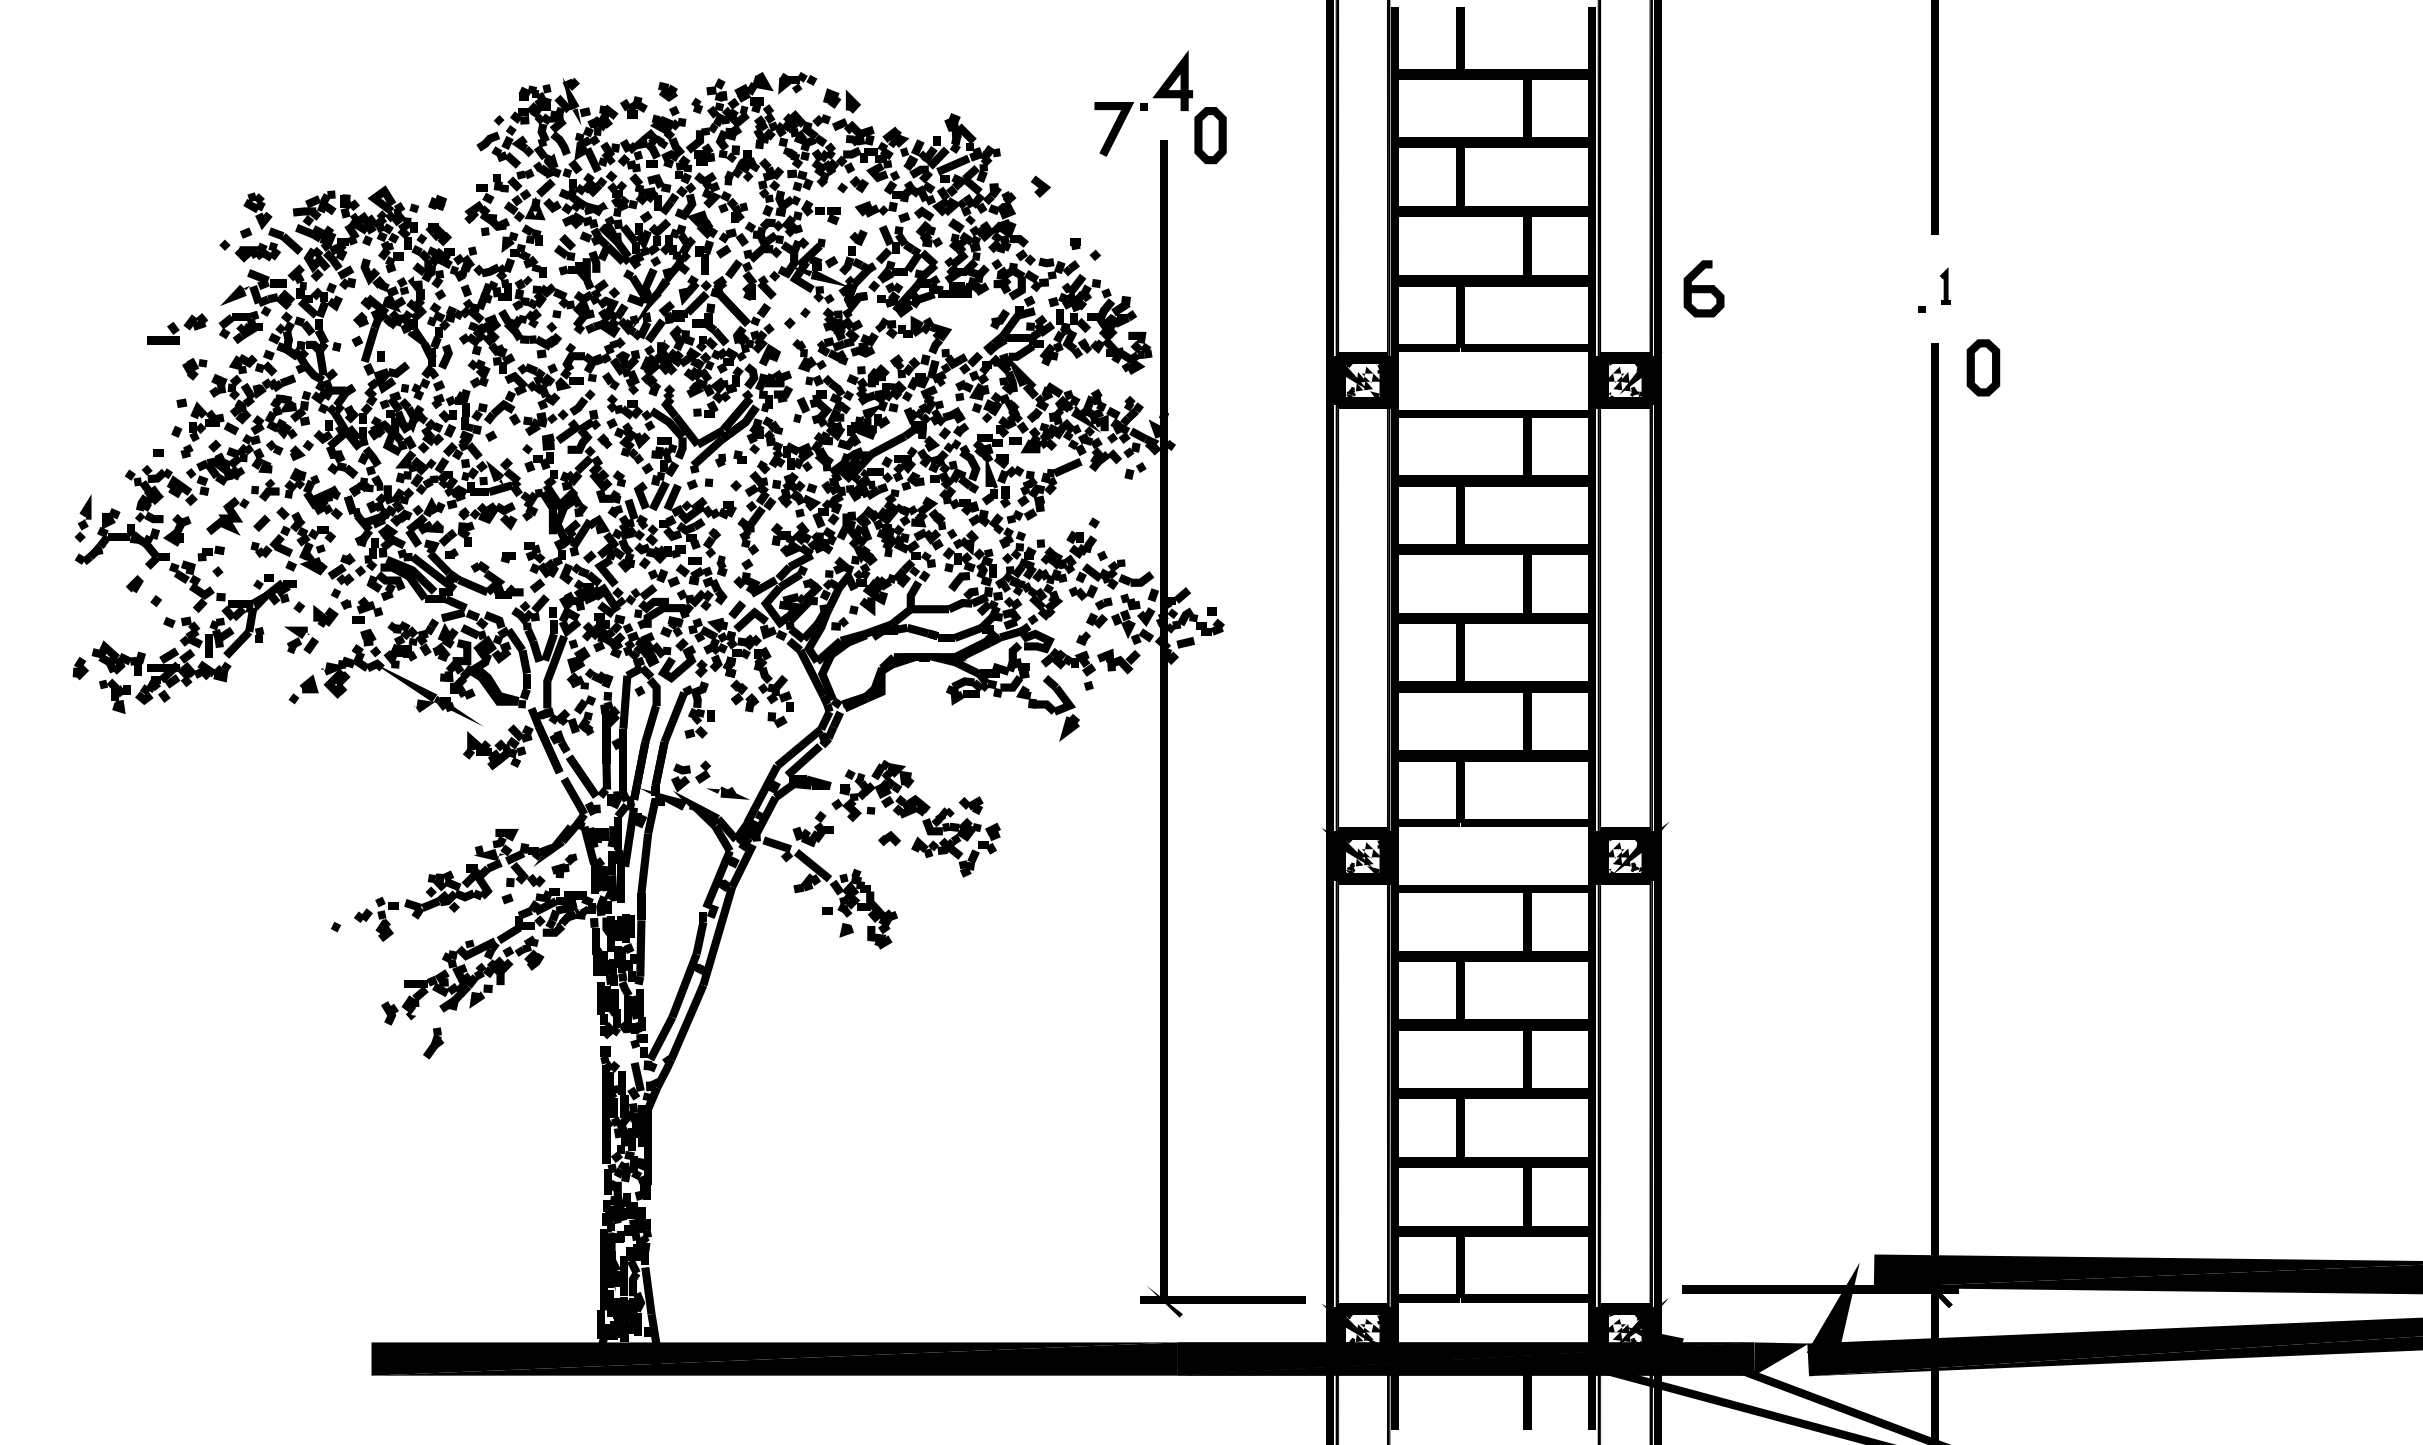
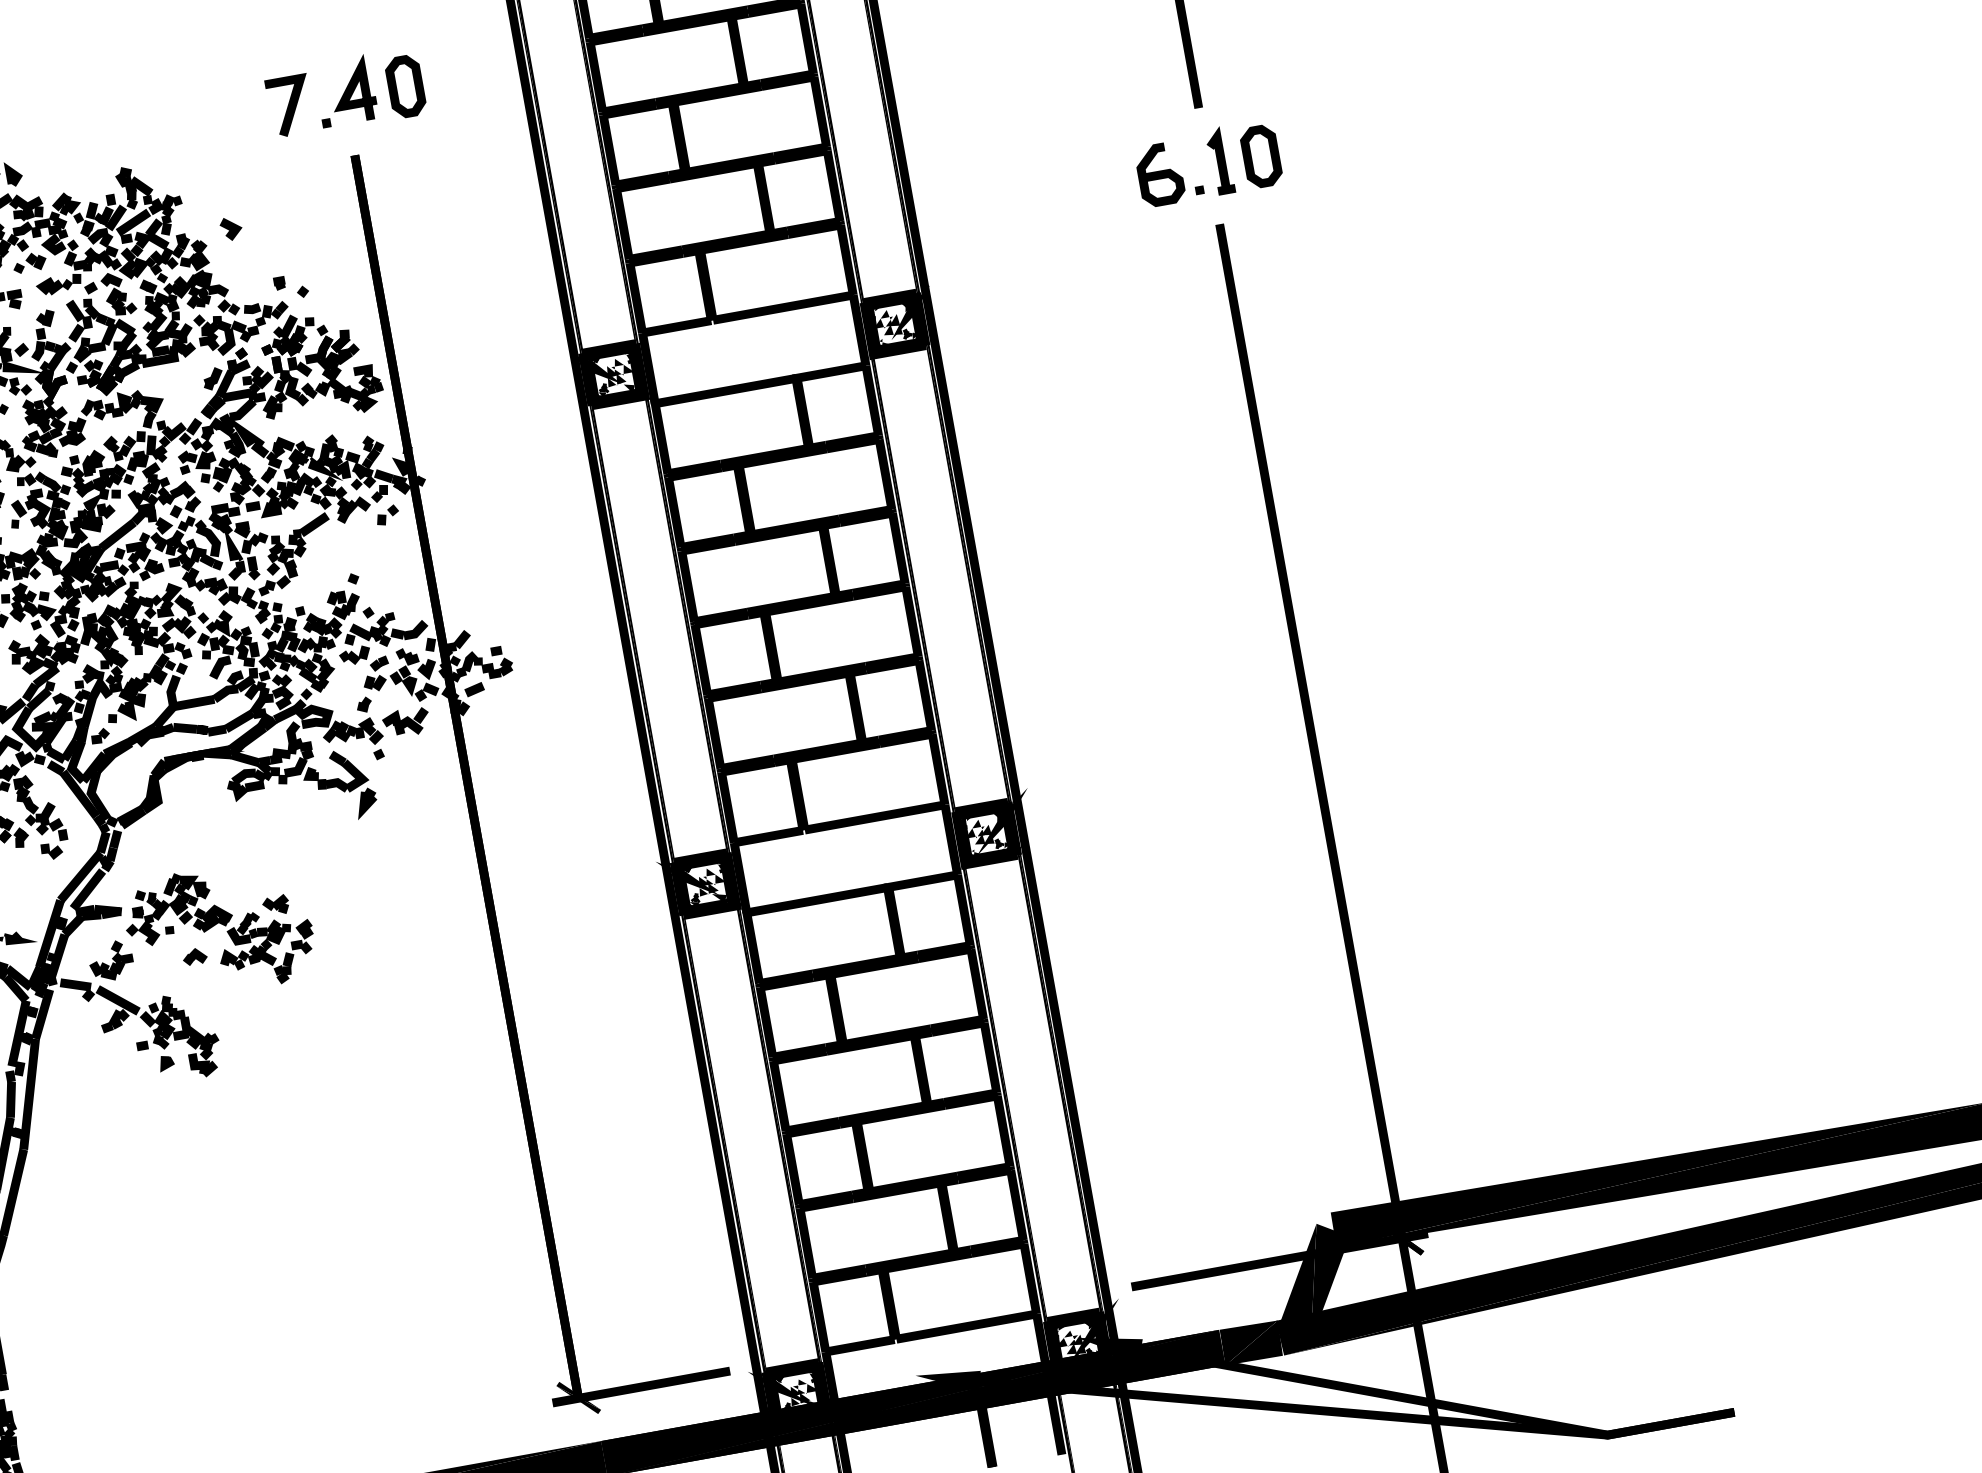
line: (1113, 129) -> (289, 106), moved
part: (1210, 135) -> (405, 86), moved
part: (1945, 285) -> (1220, 160), size x1.67
curve: (1703, 288) -> (1159, 174), moved
part: (1983, 367) -> (1261, 156), moved
fill: (1164, 1298) -> (578, 1396), added
fill: (1861, 1315) -> (1328, 1280), added
fill: (1502, 1346) -> (949, 1382), added
fill: (1781, 1359) -> (1251, 1342), added

